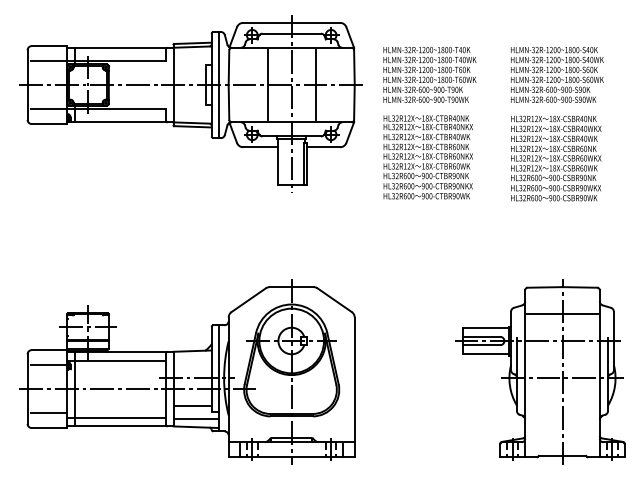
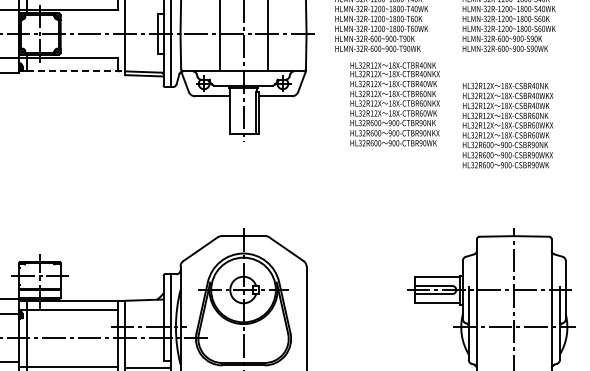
line: (124, 122) -> (76, 71), solid -> dashed
text: (427, 157) -> (394, 104), moved
text: (556, 158) -> (508, 125), moved
line: (562, 314) -> (514, 263), removed
line: (191, 406) -> (143, 355), removed

